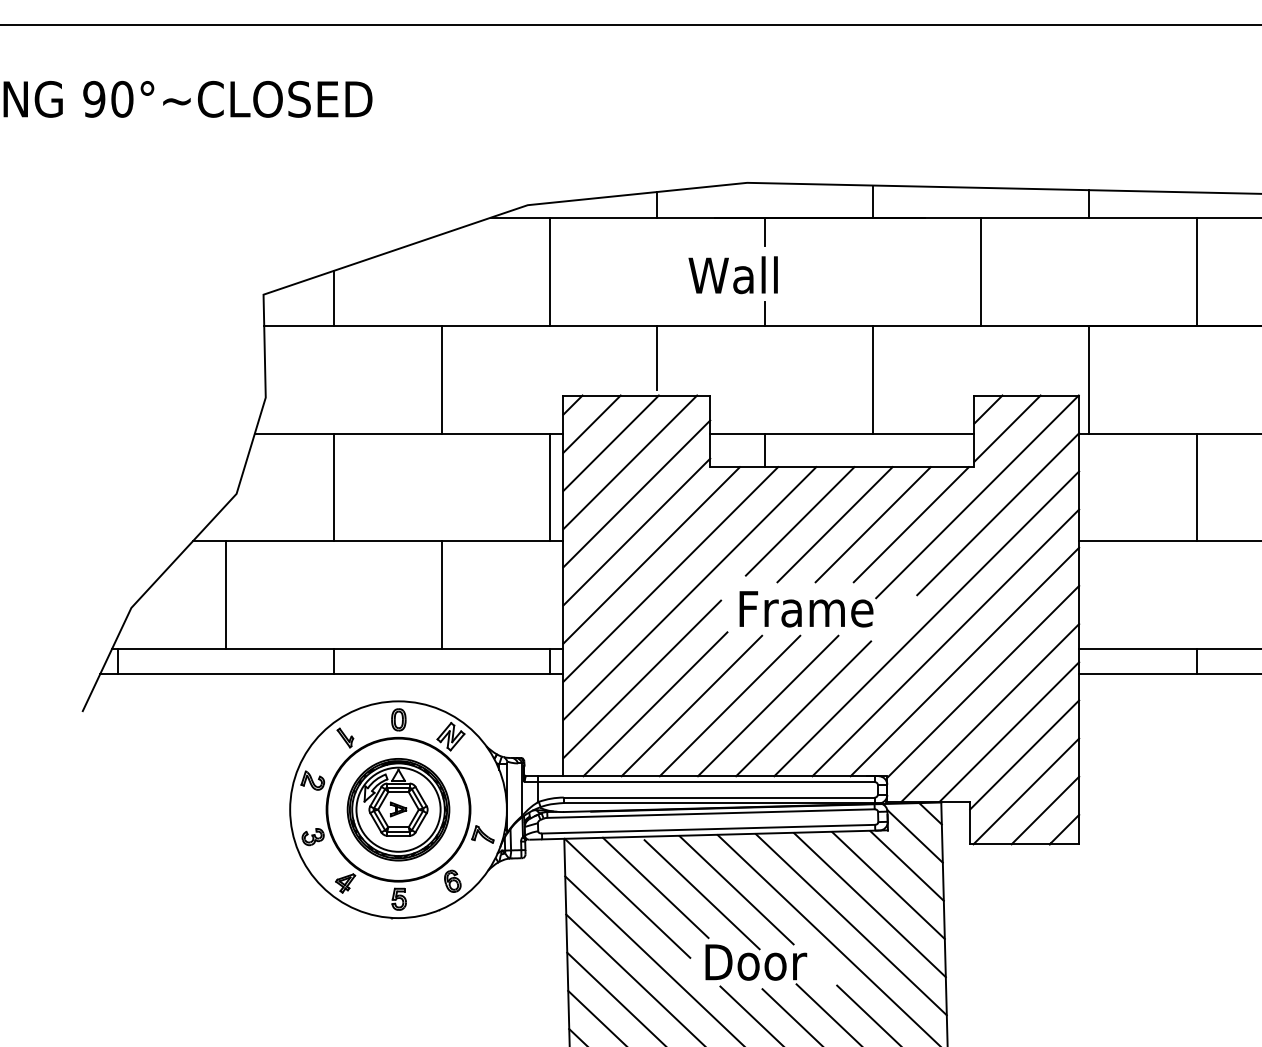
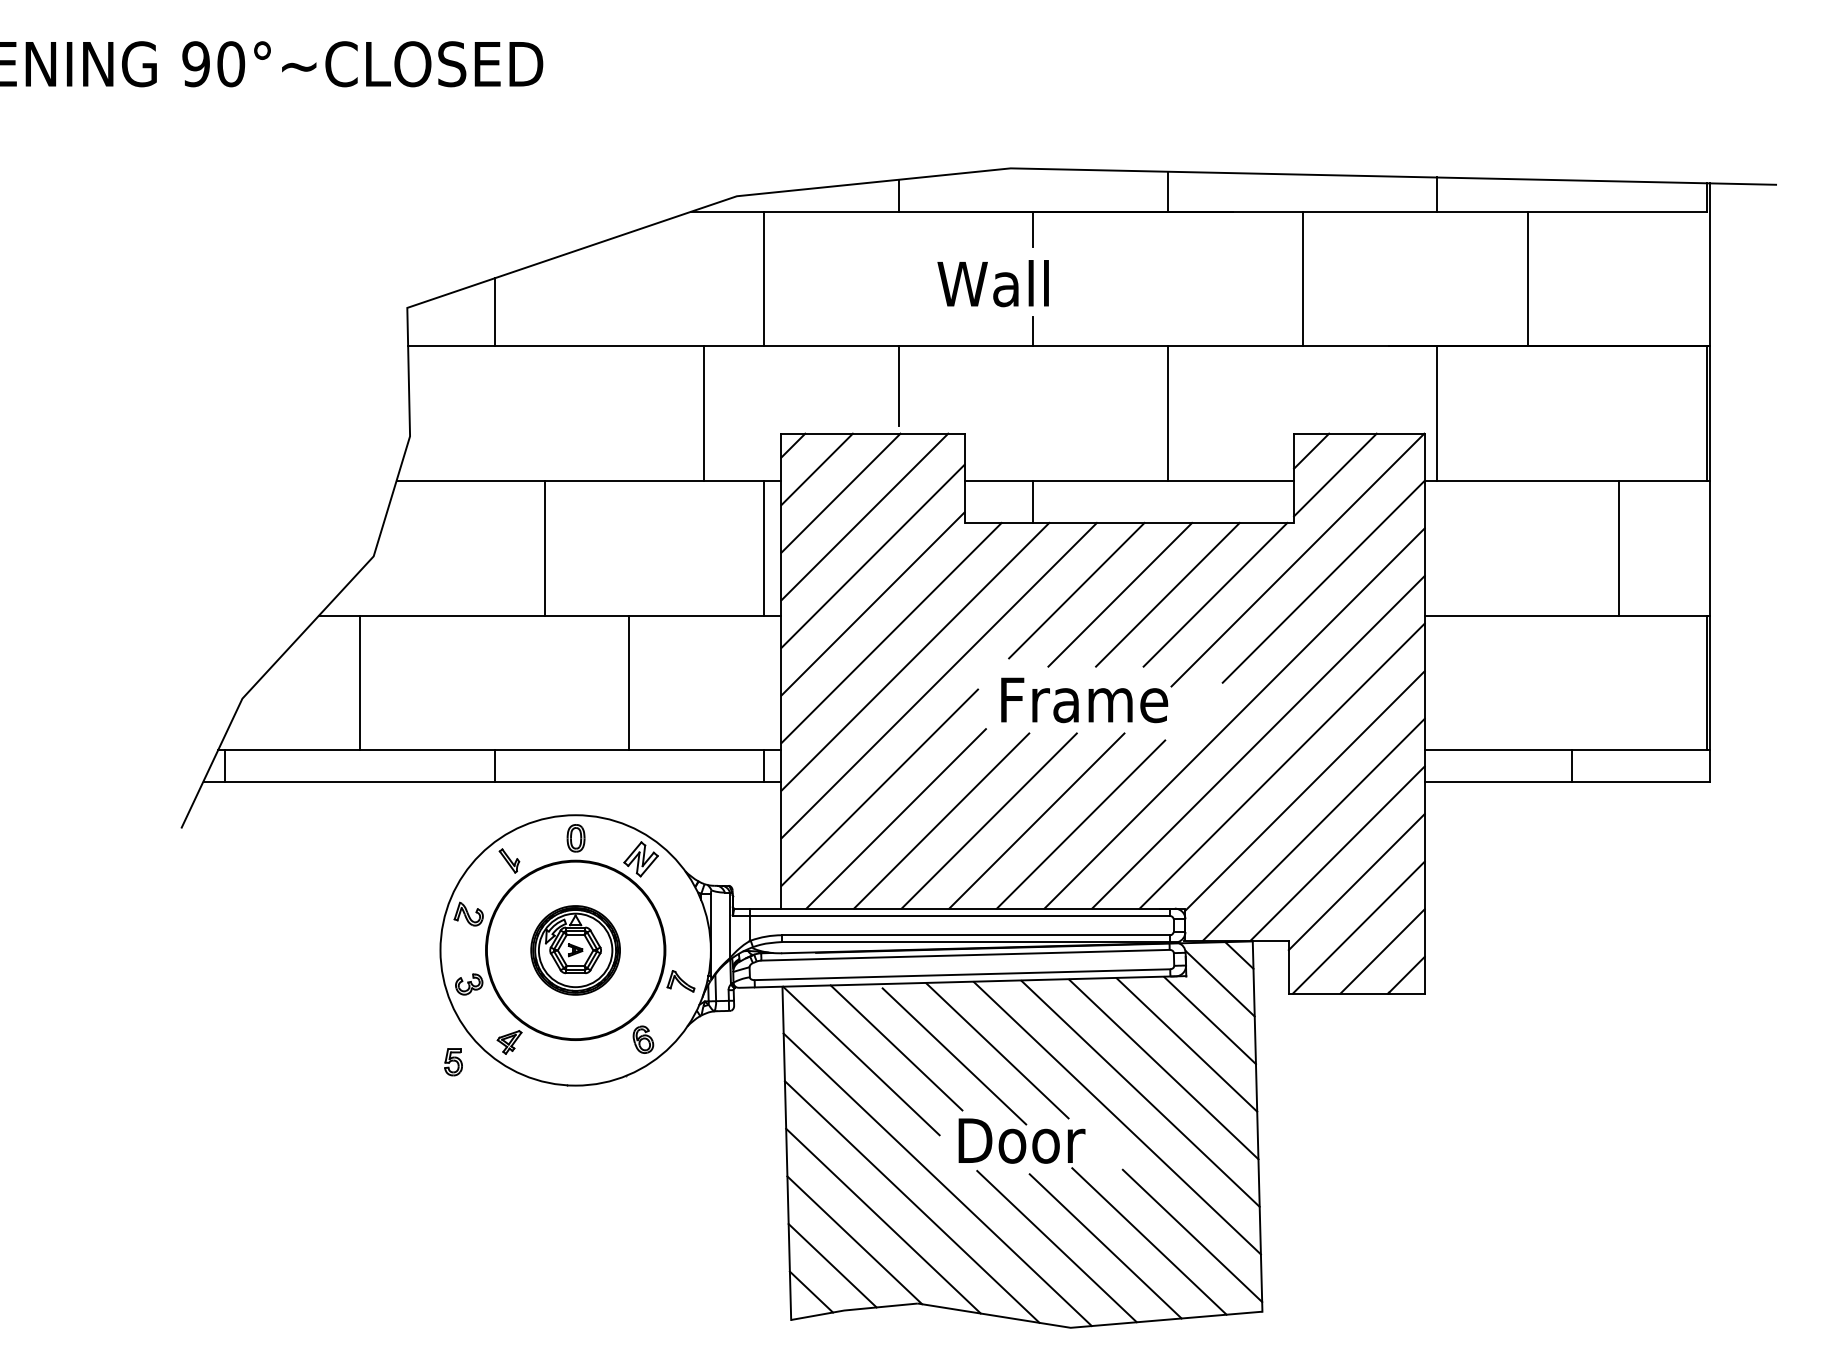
line: (1197, 271) -> (1528, 278), moved
line: (441, 379) -> (704, 413), moved
line: (333, 487) -> (544, 548), moved
line: (1197, 487) -> (1619, 548), moved
part: (398, 809) -> (575, 950), size x0.7
part: (399, 899) -> (453, 1062), moved

